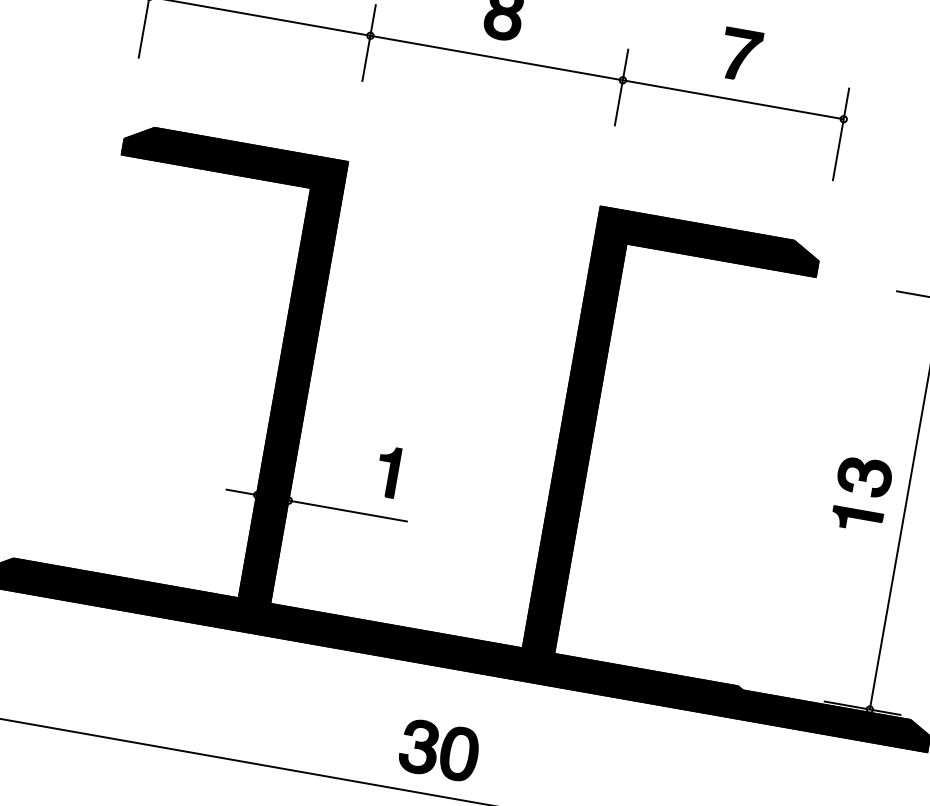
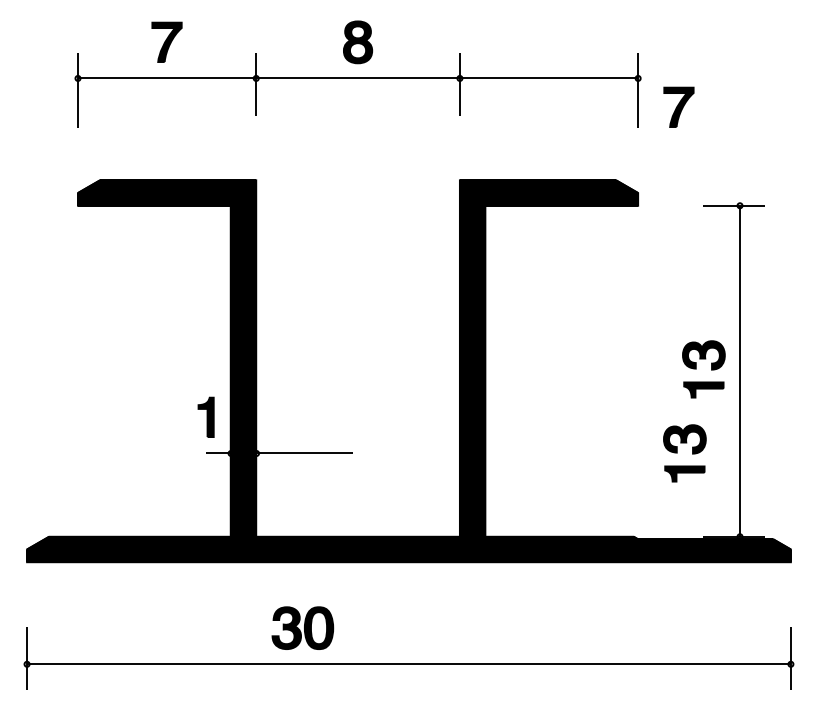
part: (740, 53) -> (678, 106), moved
part: (387, 470) -> (205, 416), moved
part: (810, 592) -> (677, 453), added
part: (439, 749) -> (302, 627), moved

